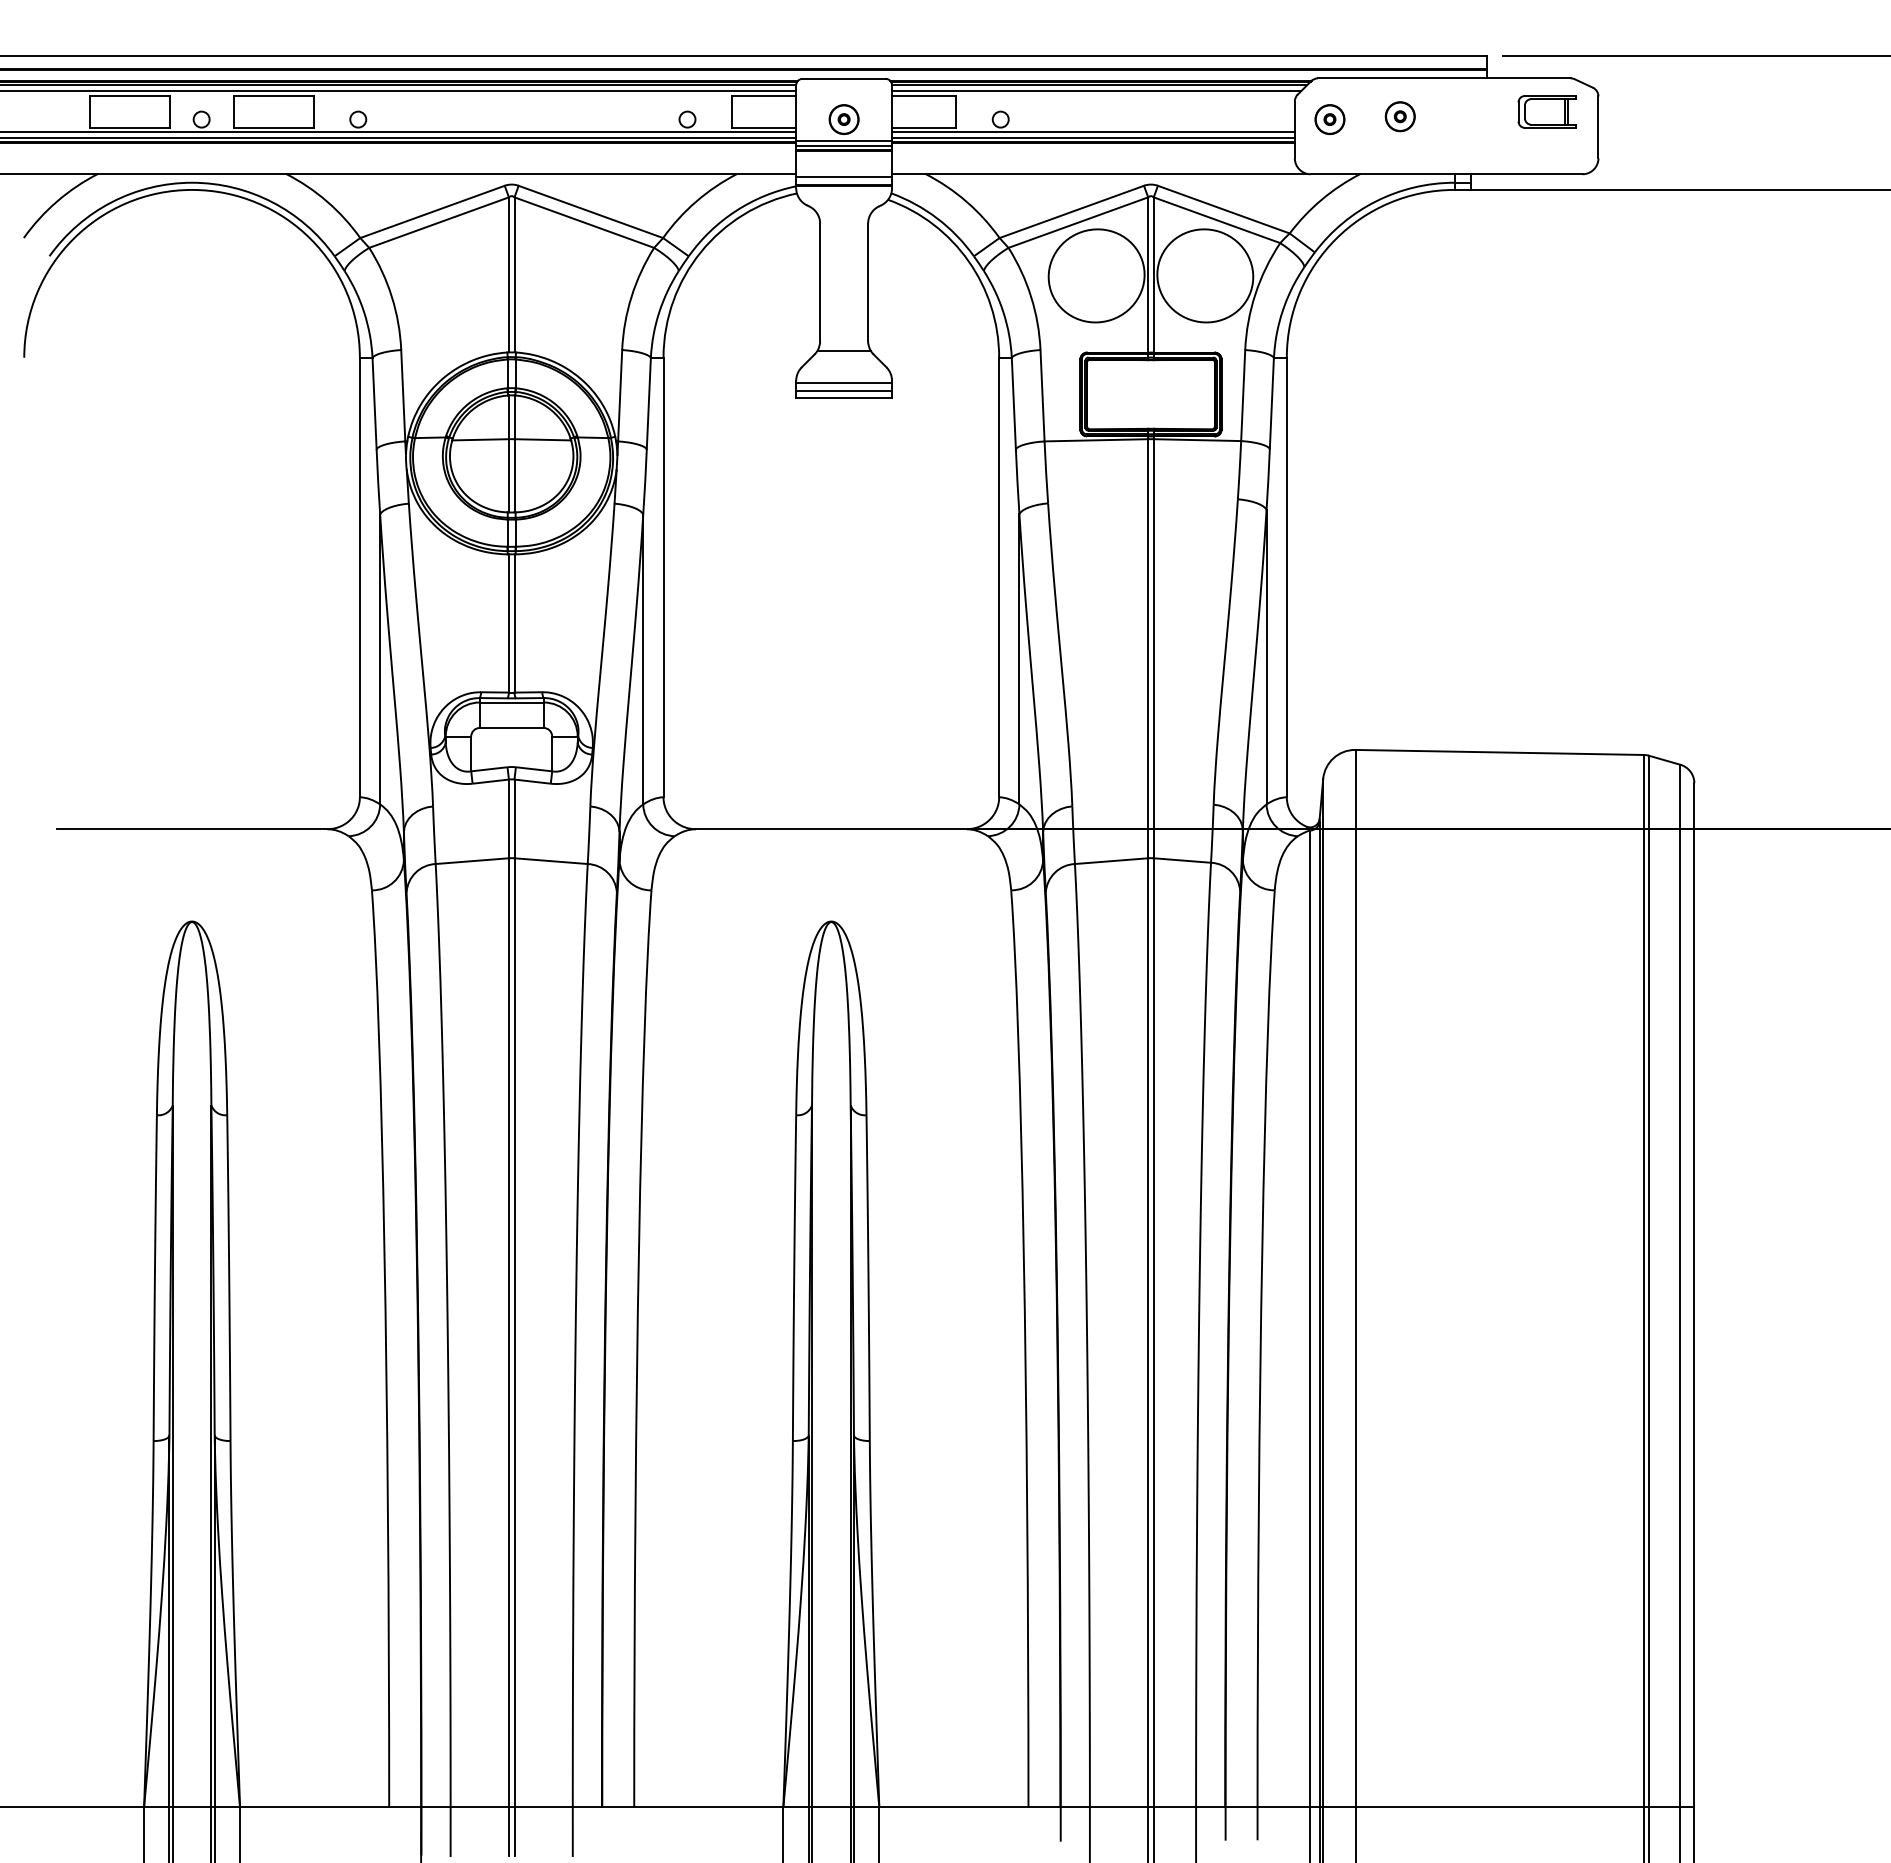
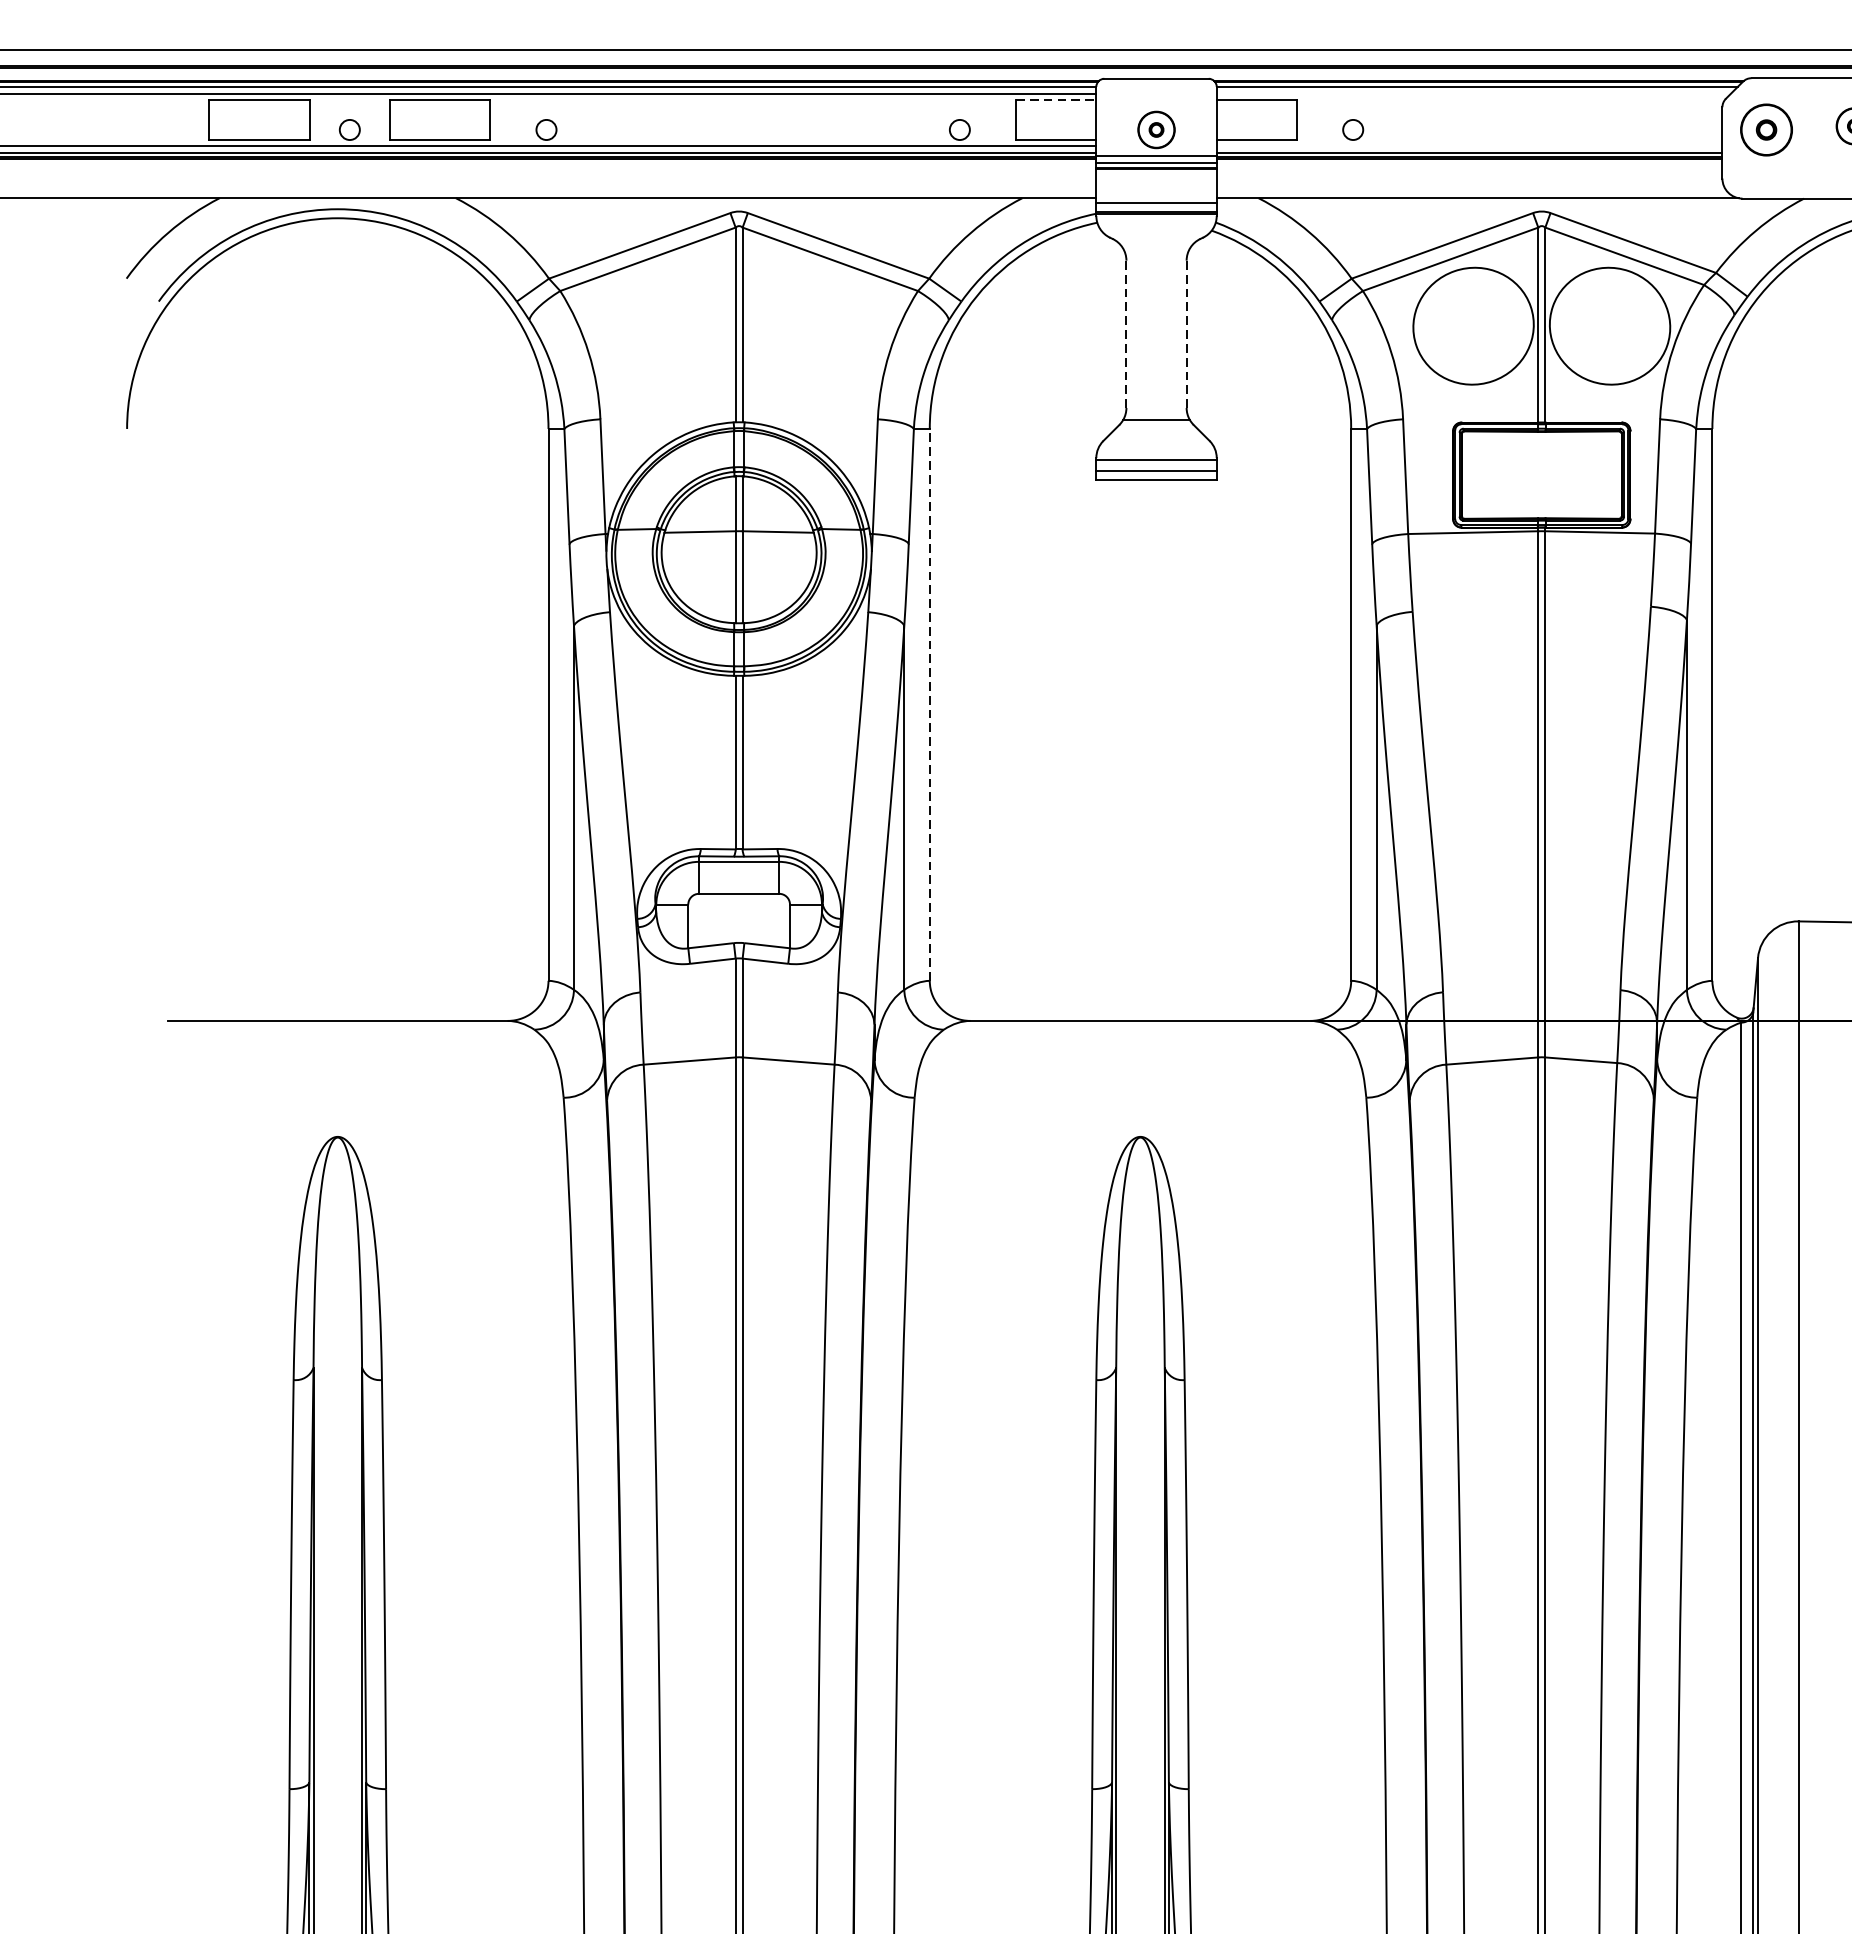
line: (1096, 90) -> (1473, 93), removed
line: (764, 95) -> (1056, 99), solid -> dashed
part: (1329, 119) -> (1765, 129), size x1.4
line: (1093, 132) -> (1469, 146), removed
line: (820, 282) -> (1126, 334), solid -> dashed
line: (868, 282) -> (1187, 334), solid -> dashed
line: (663, 577) -> (929, 704), solid -> dashed

